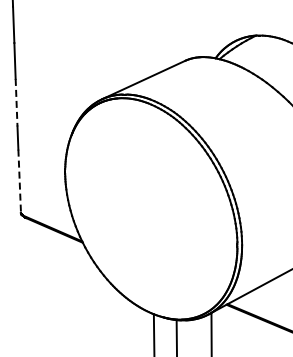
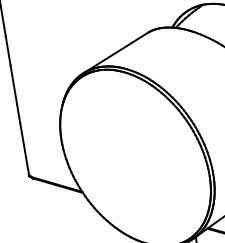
line: (16, 102) -> (13, 84), dashed -> solid
line: (19, 181) -> (24, 149), dashed -> solid

